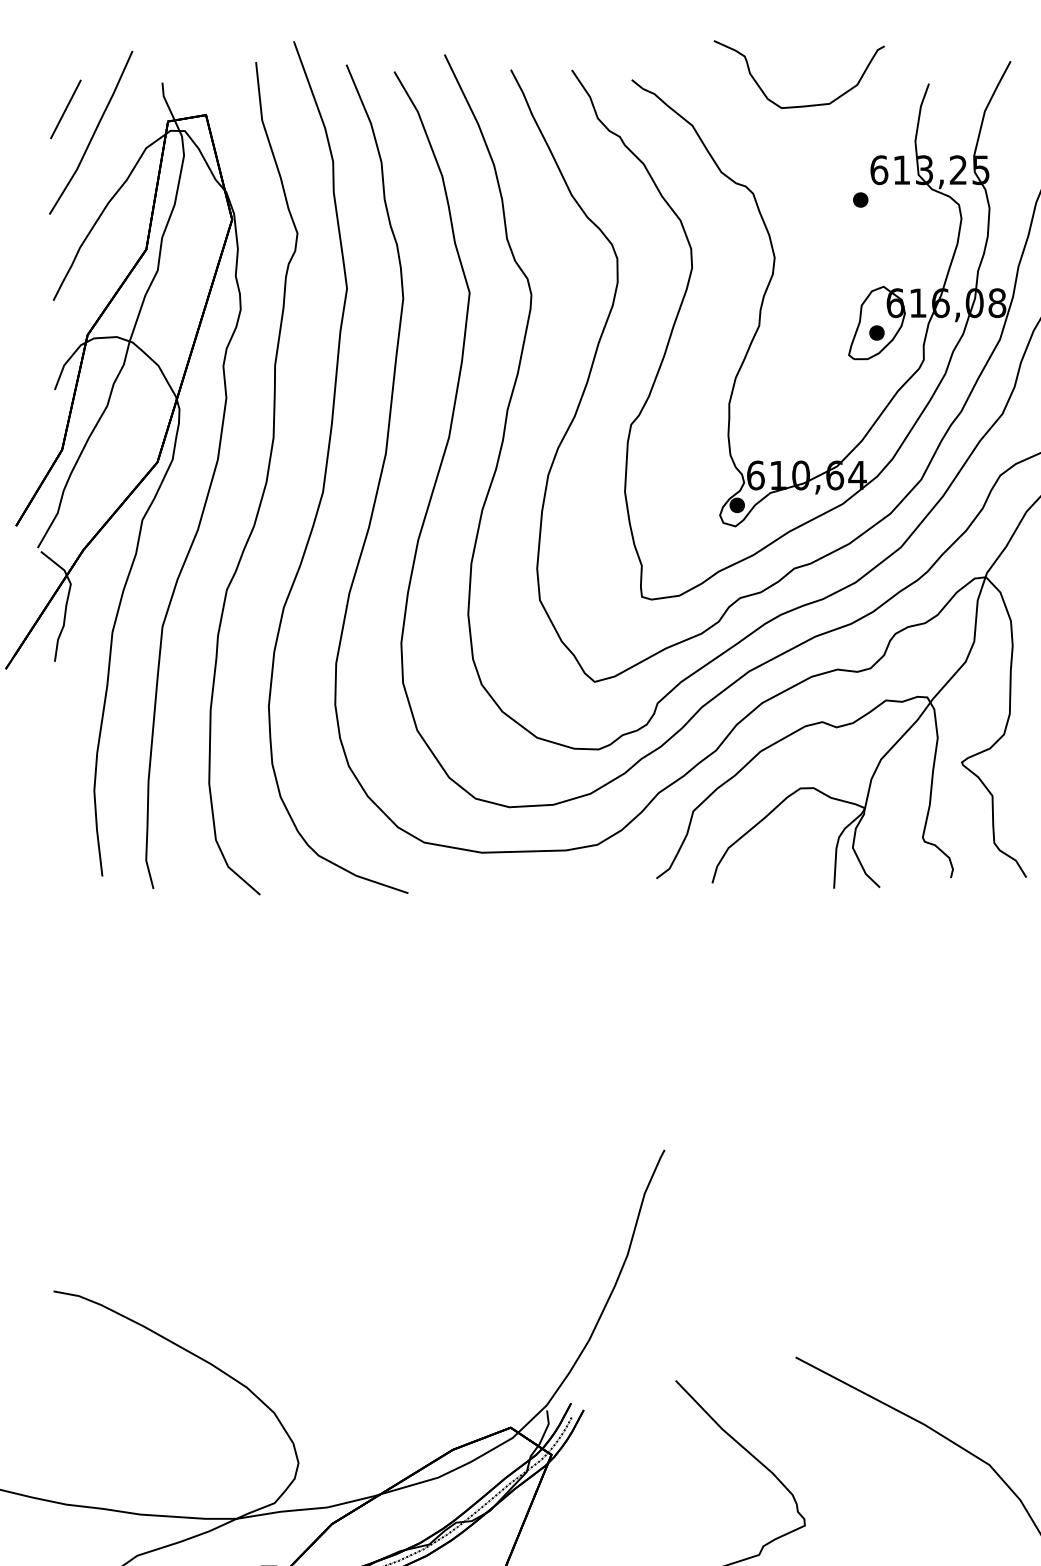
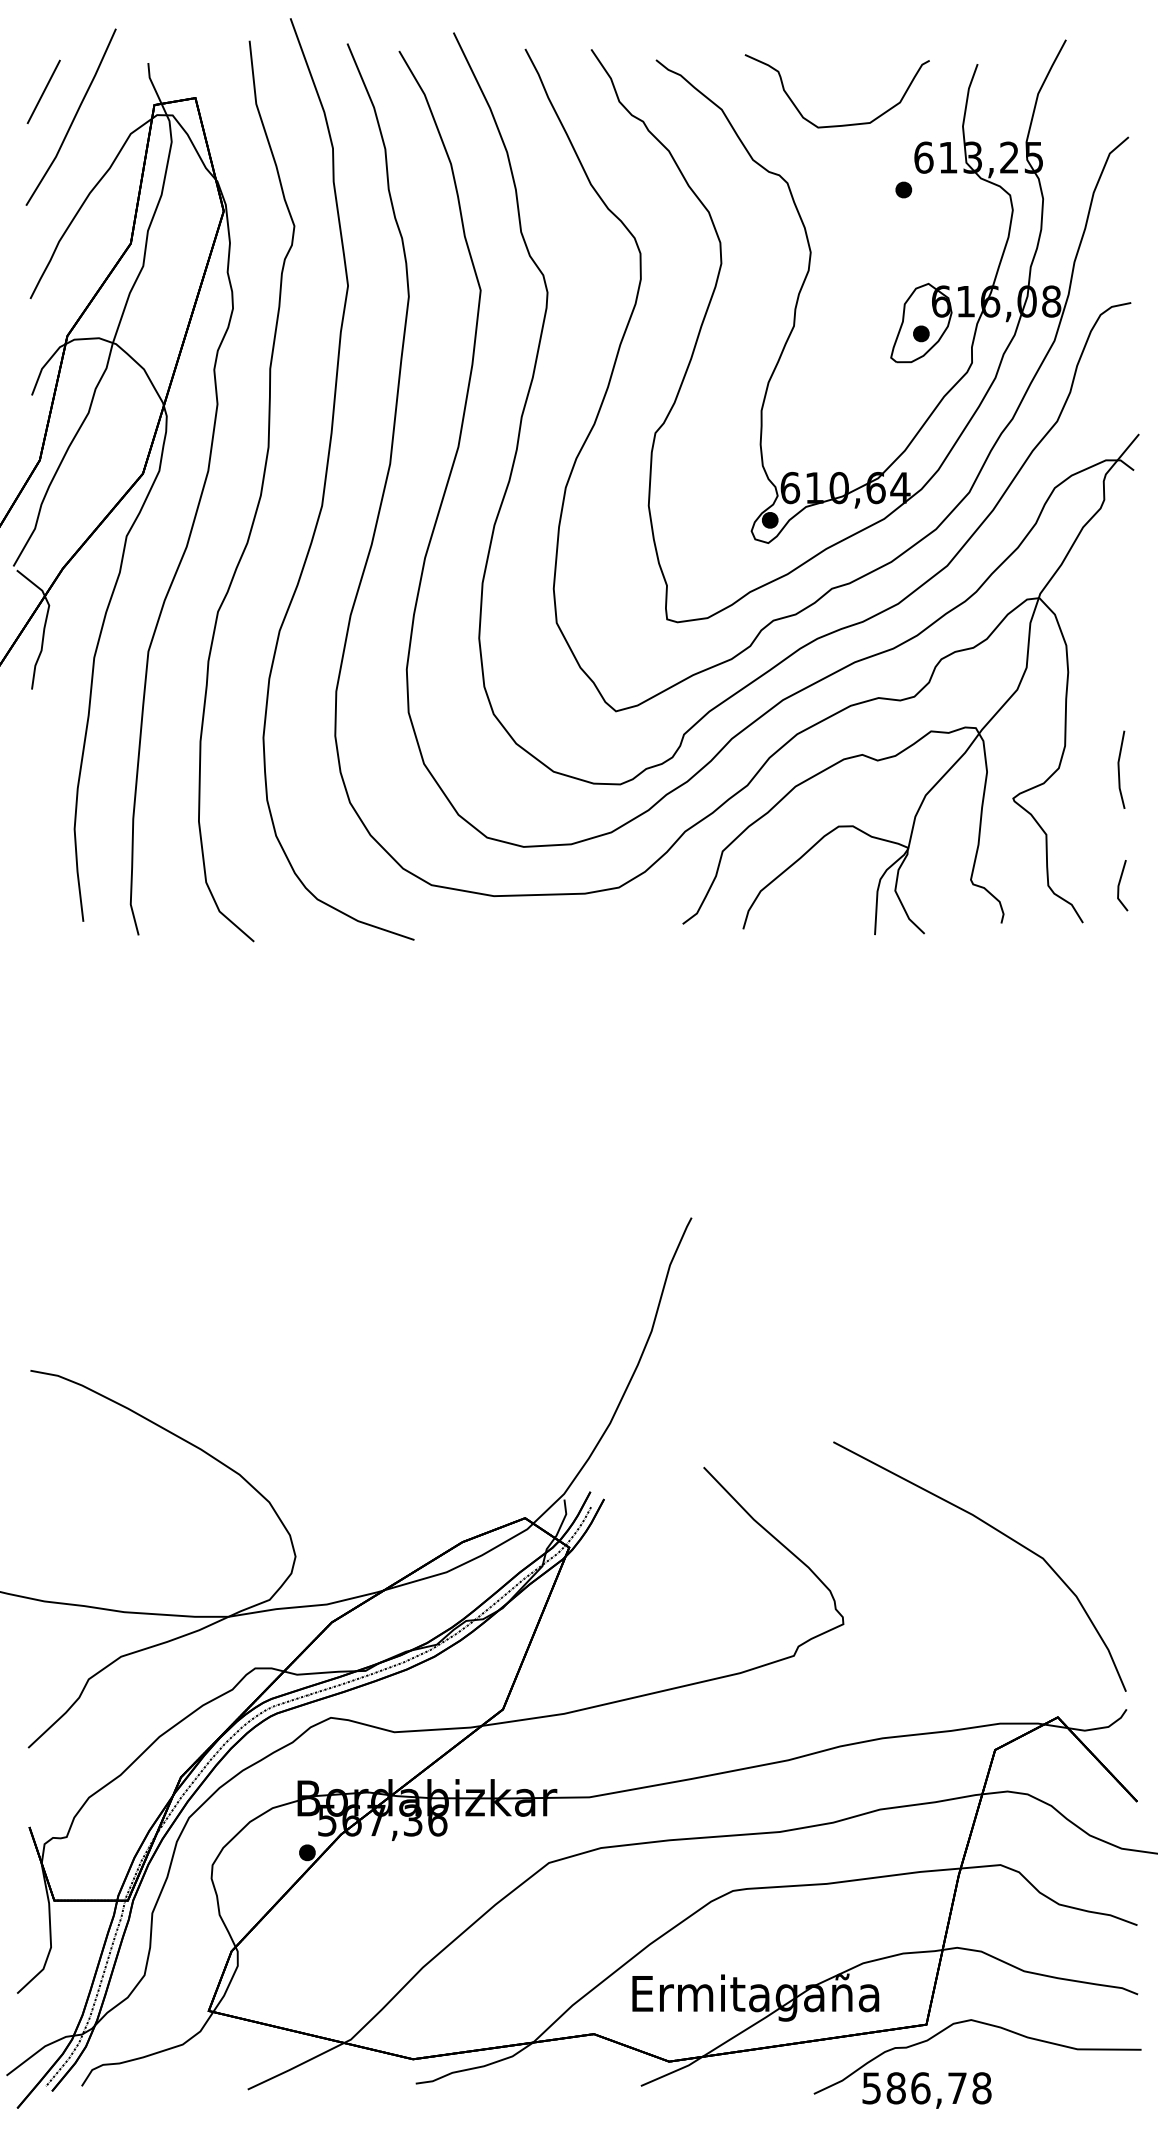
part: (804, 105) -> (842, 124), moved

